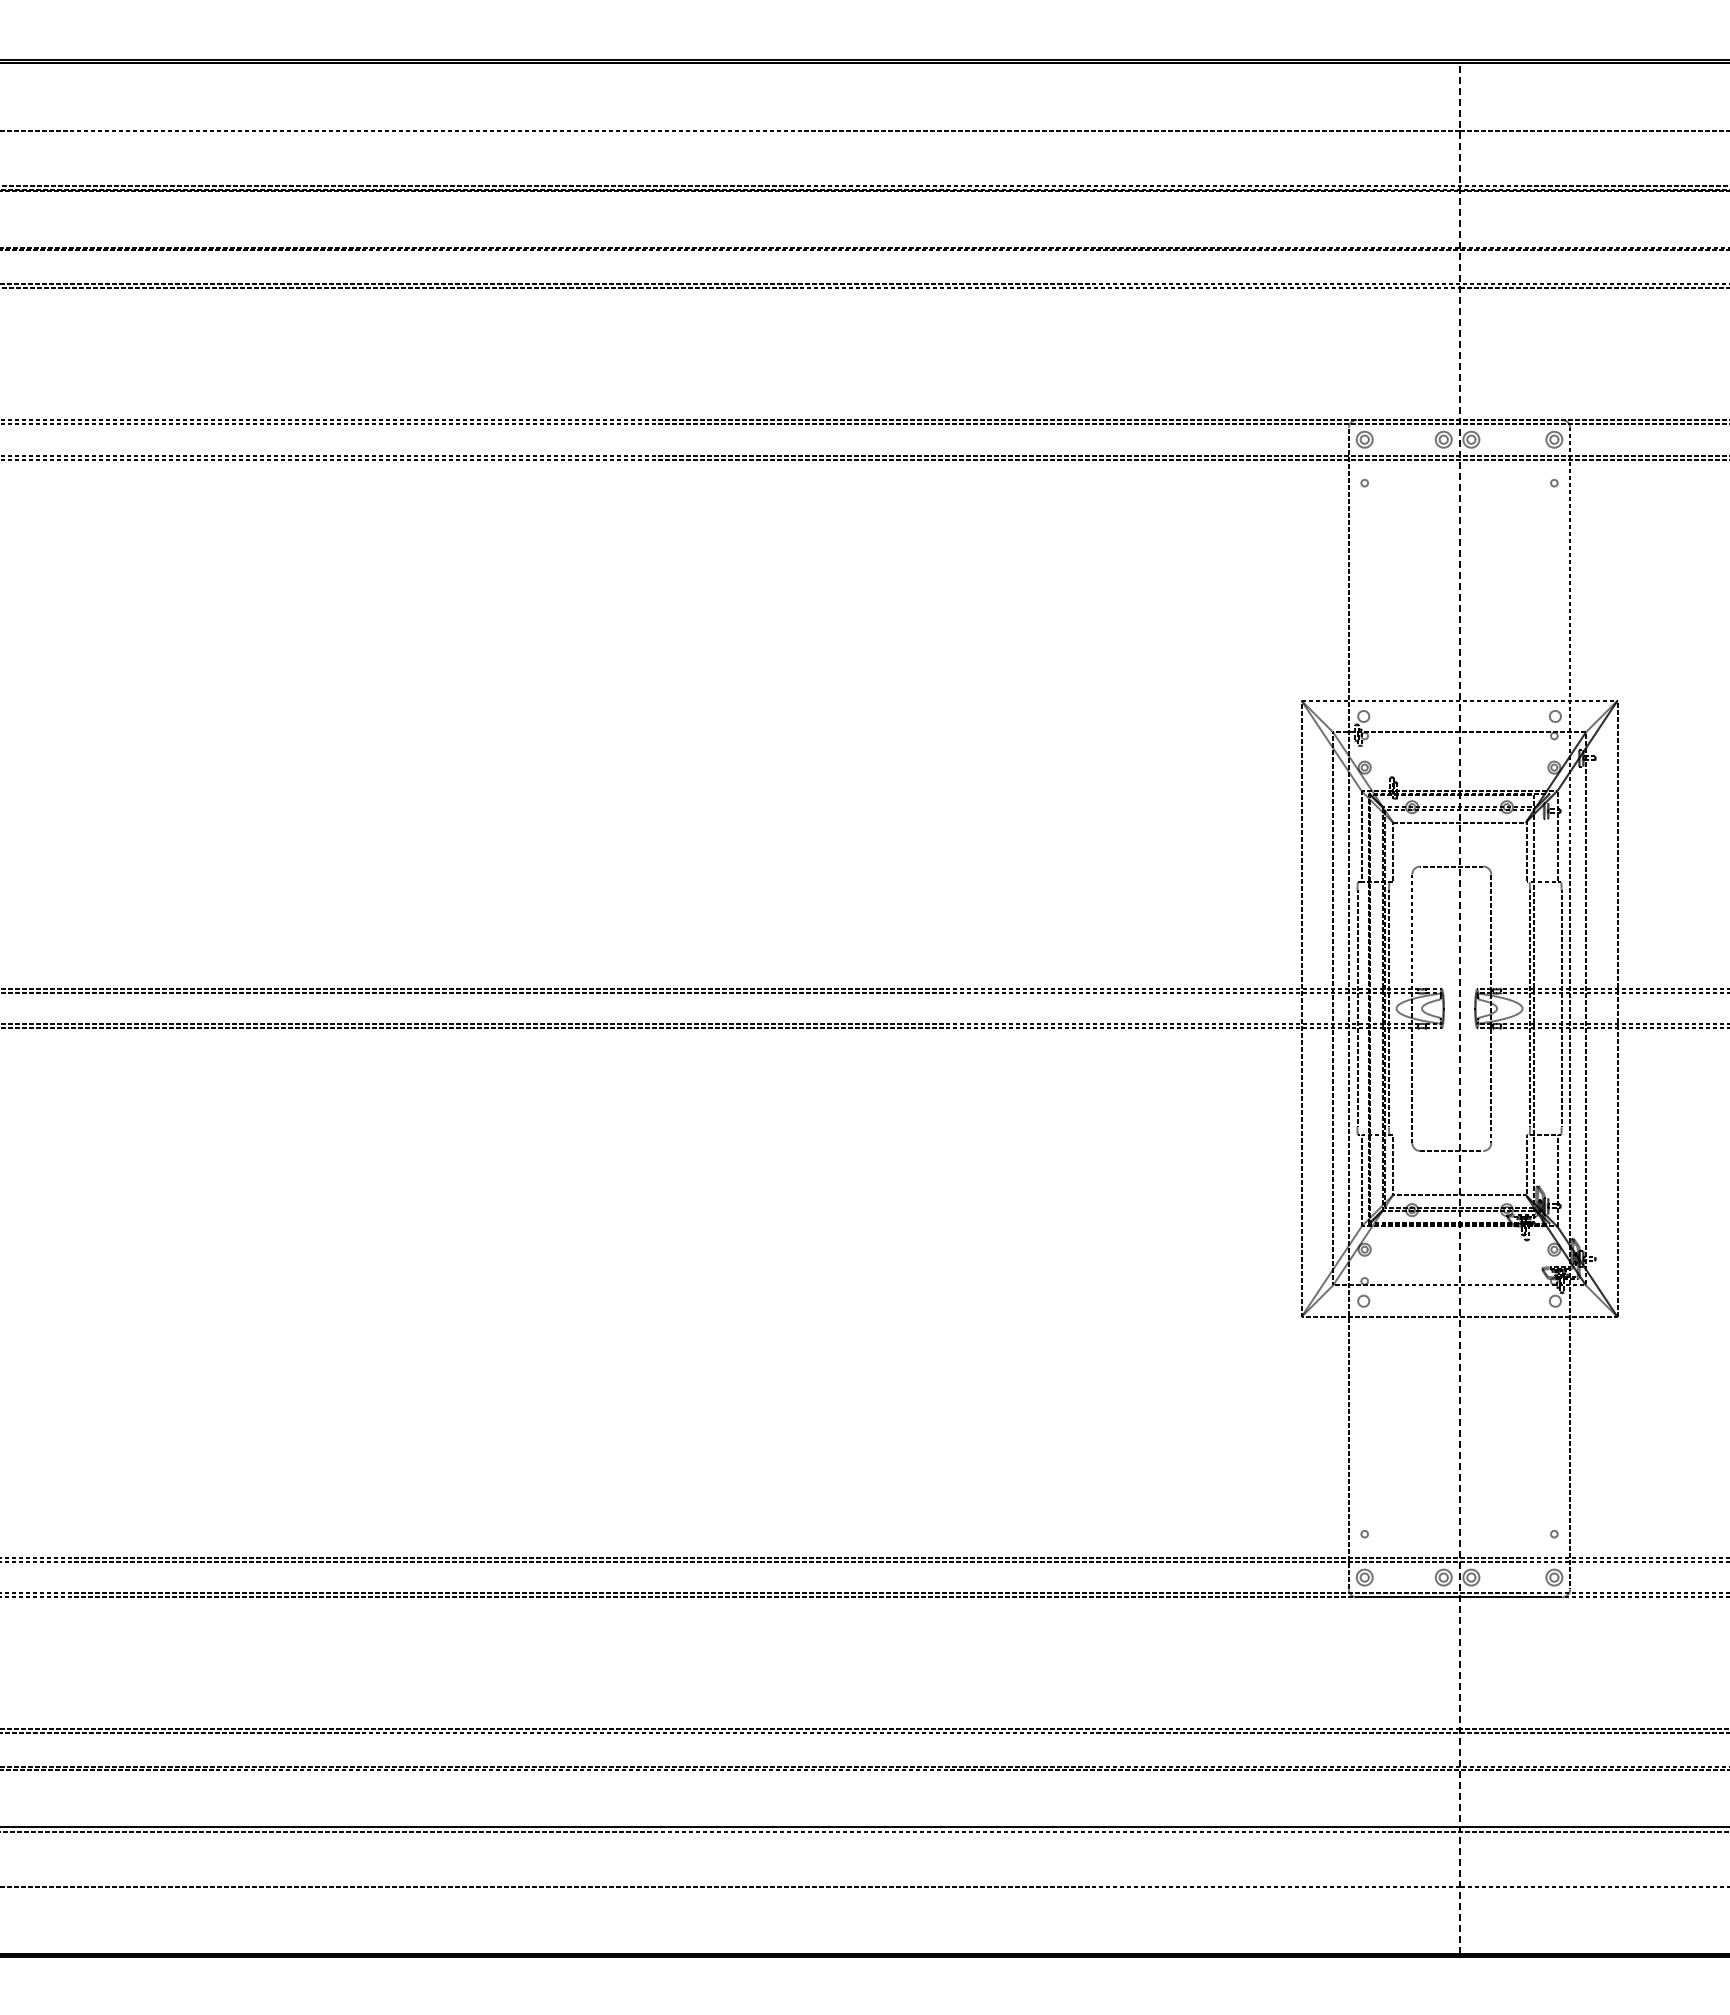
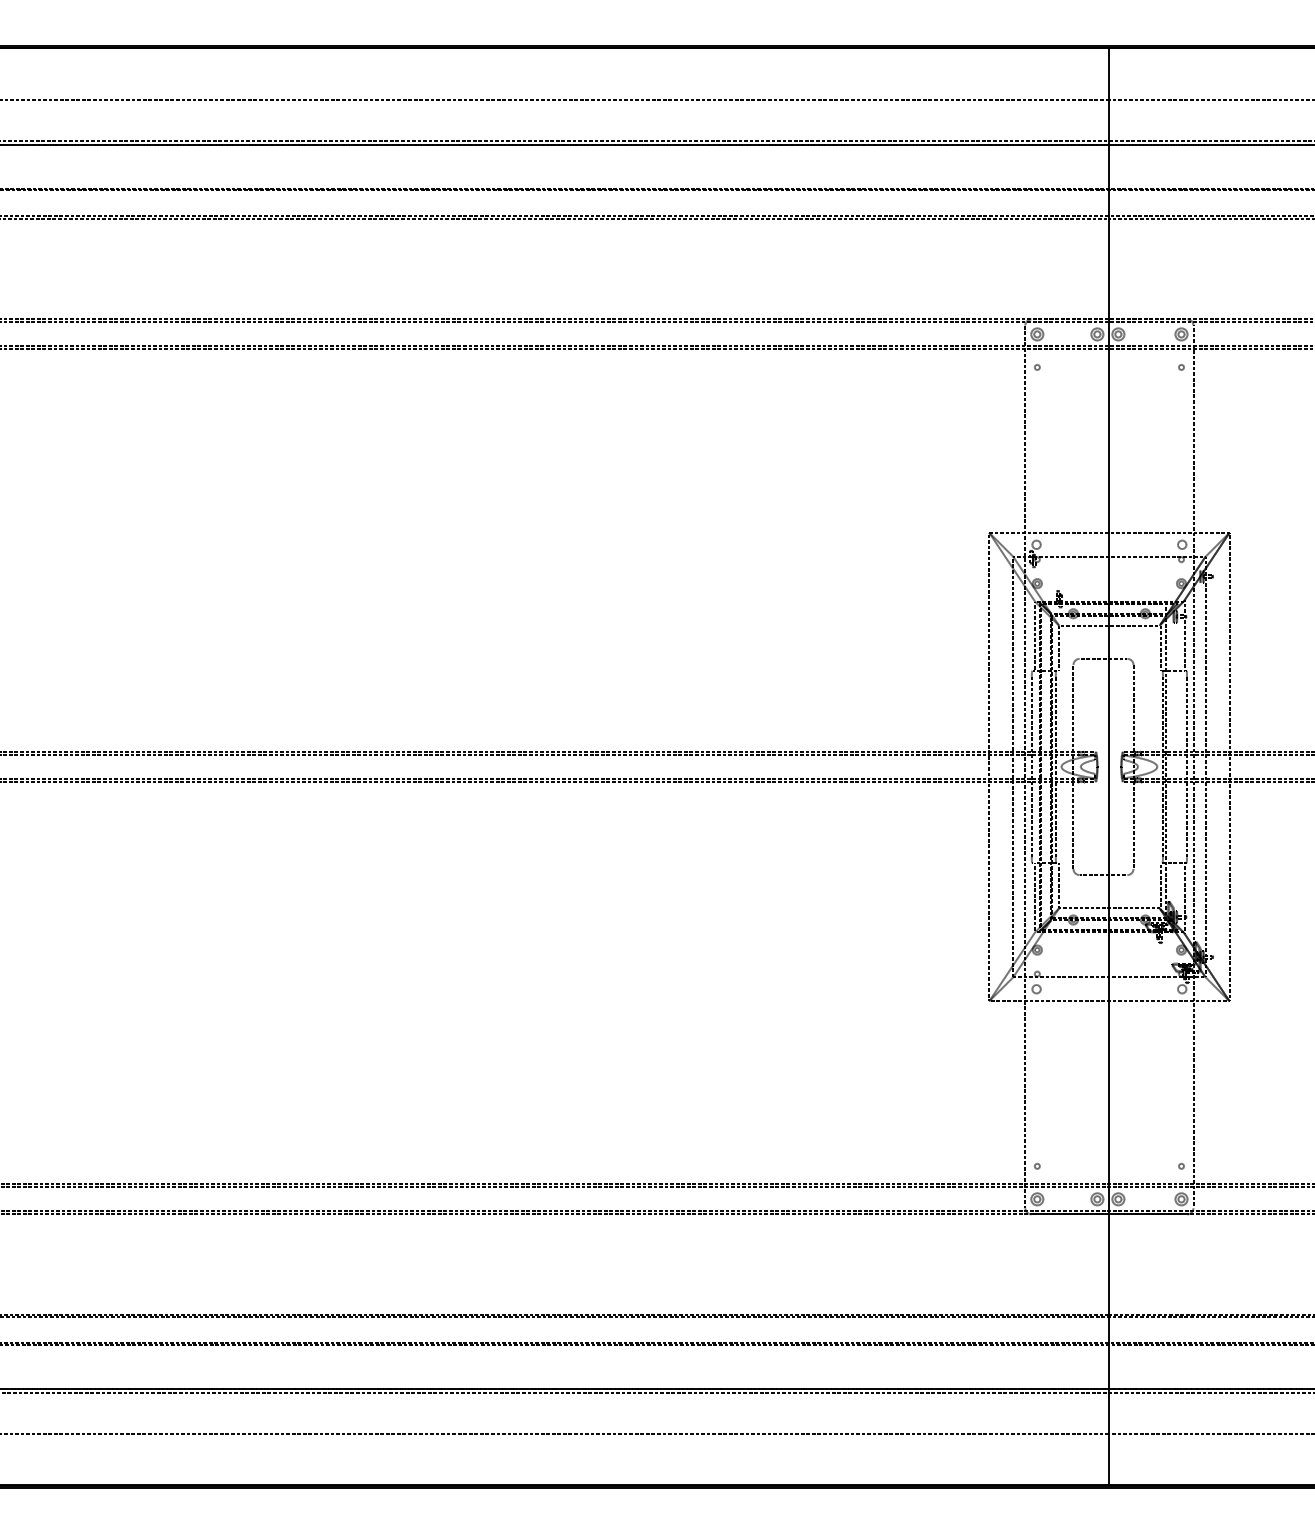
line: (1459, 1008) -> (1109, 766), dashed -> solid

